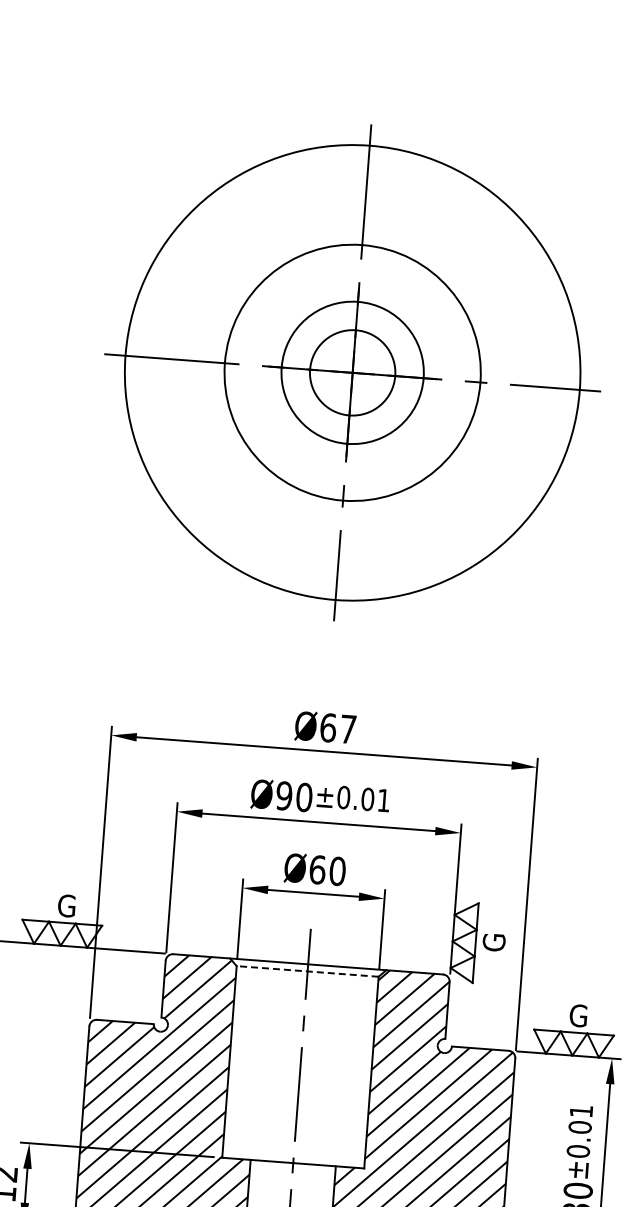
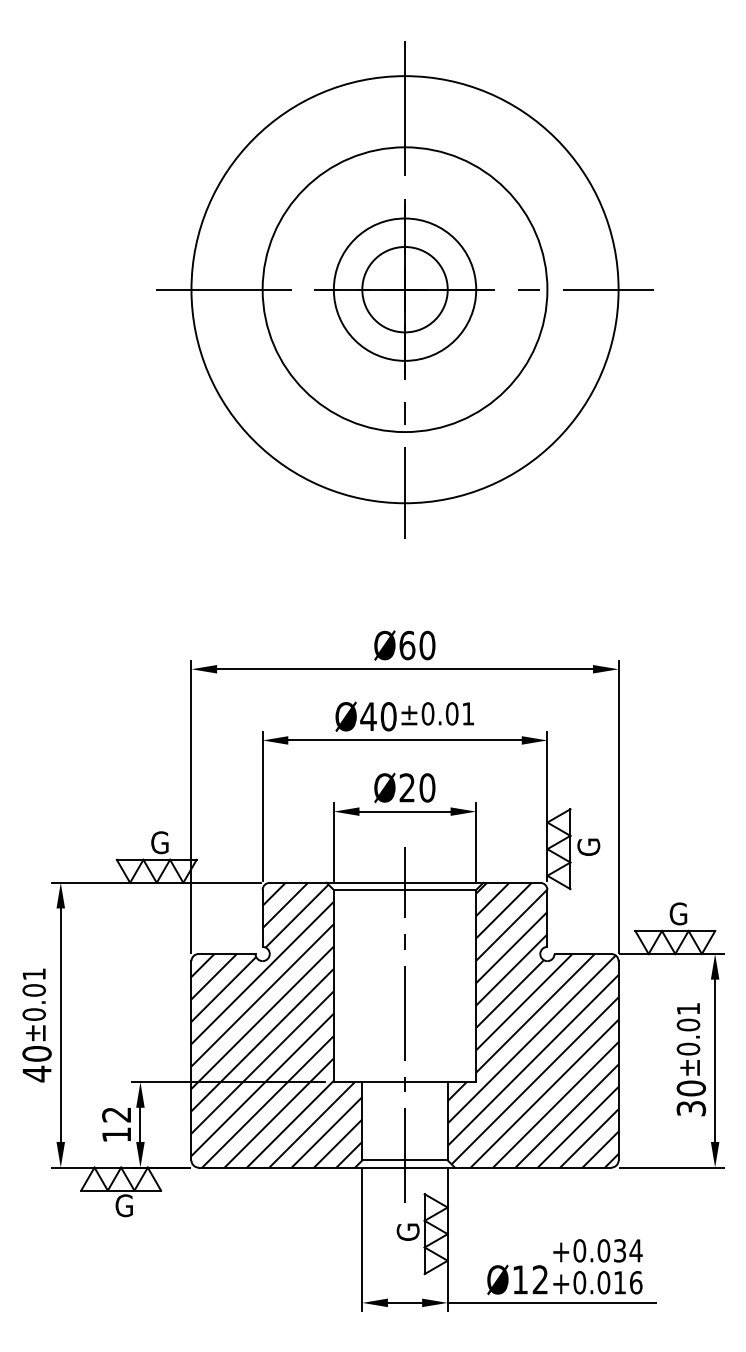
circle: (352, 372) -> (404, 289), size x0.62
circle: (352, 372) -> (404, 289), size x1.67
text: (348, 729) -> (427, 645), Ø67 -> Ø60
text: (284, 795) -> (368, 716), Ø90 -> Ø40
text: (317, 869) -> (407, 787), Ø60 -> Ø20
line: (307, 970) -> (404, 889), dashed -> solid

